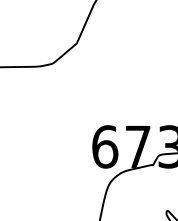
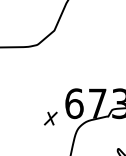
part: (71, 167) -> (50, 118), added

